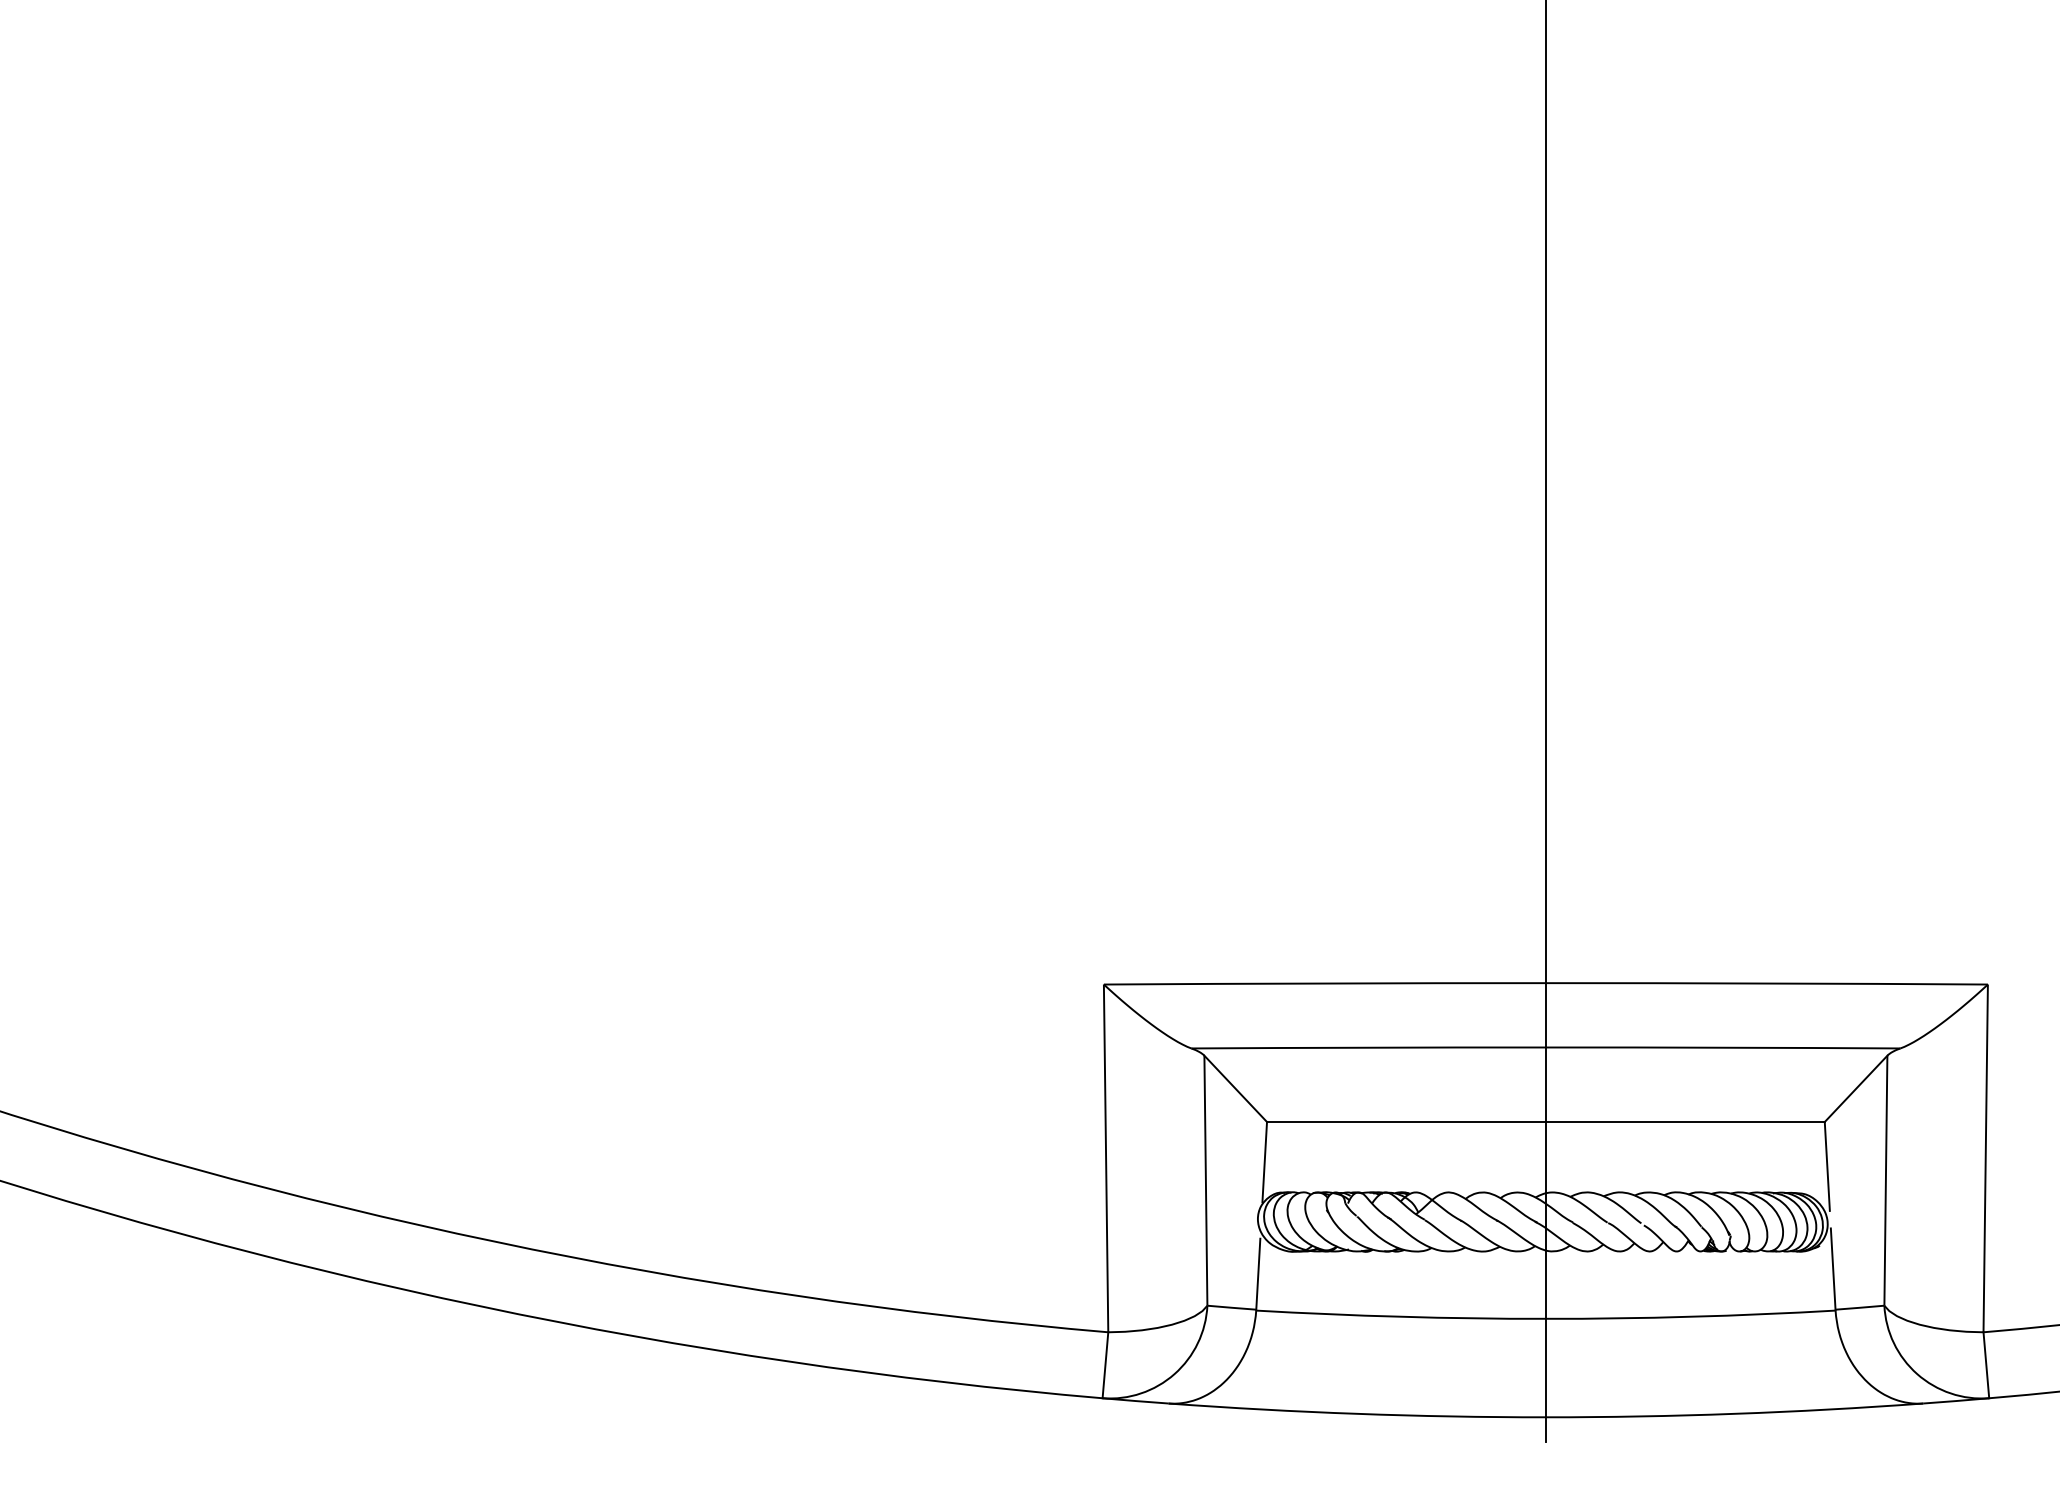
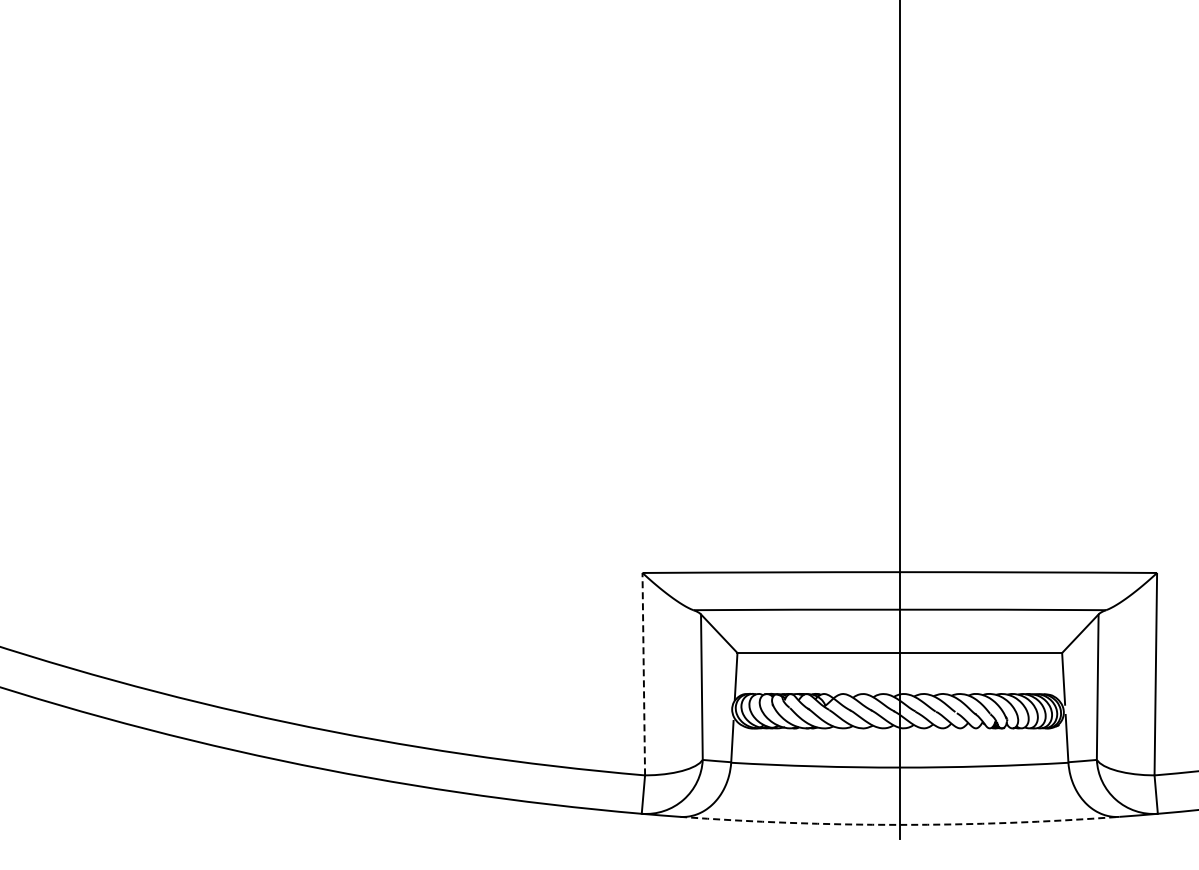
line: (1105, 1157) -> (643, 673), solid -> dashed
arc: (1545, 1416) -> (899, 824), solid -> dashed

